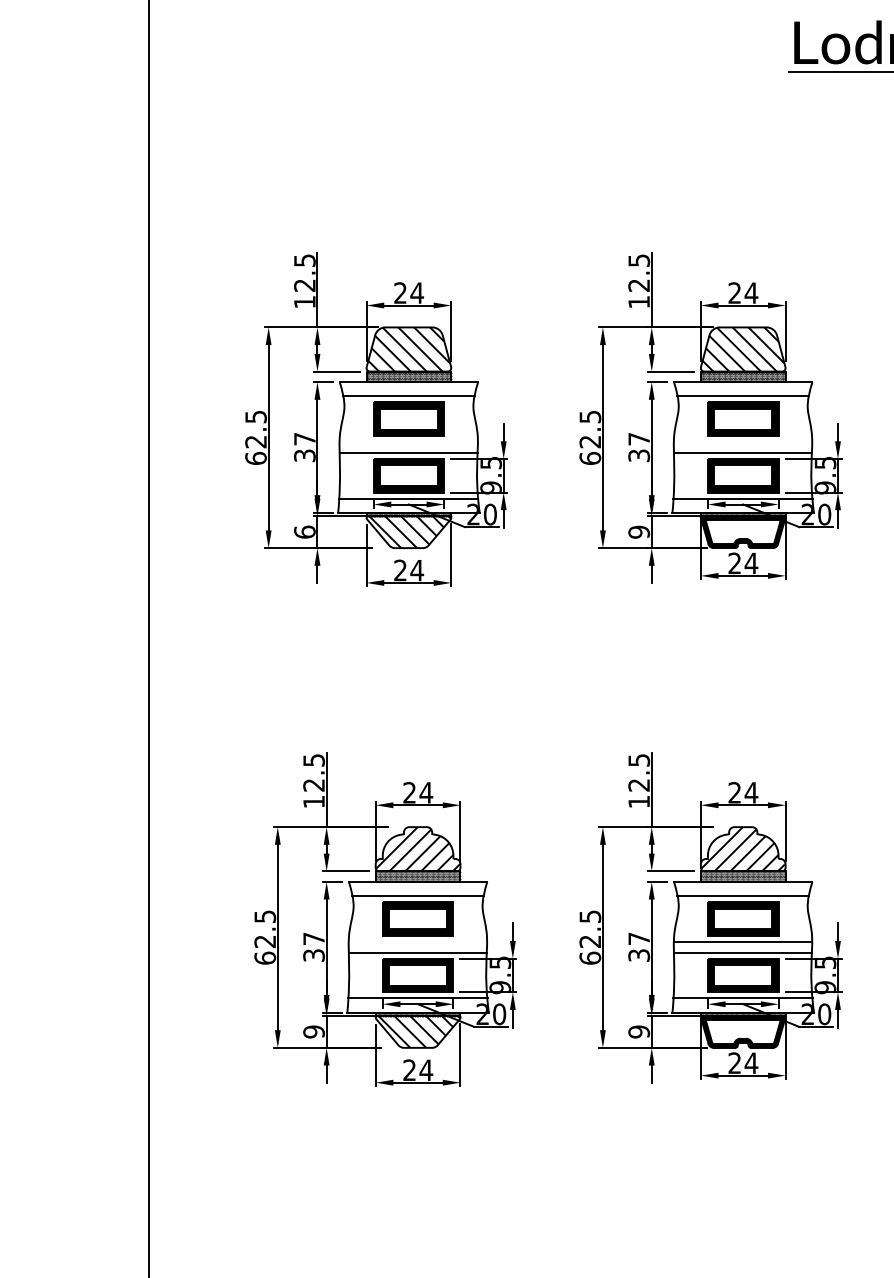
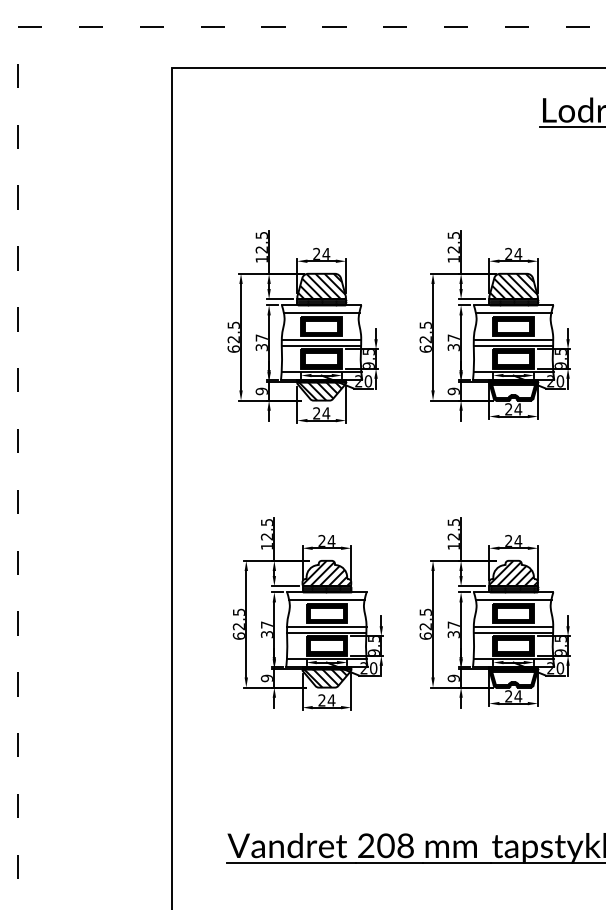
line: (408, 441) -> (321, 339), added
line: (743, 441) -> (513, 339), added
text: (304, 532) -> (261, 391), 6 -> 9
line: (417, 941) -> (326, 626), added

